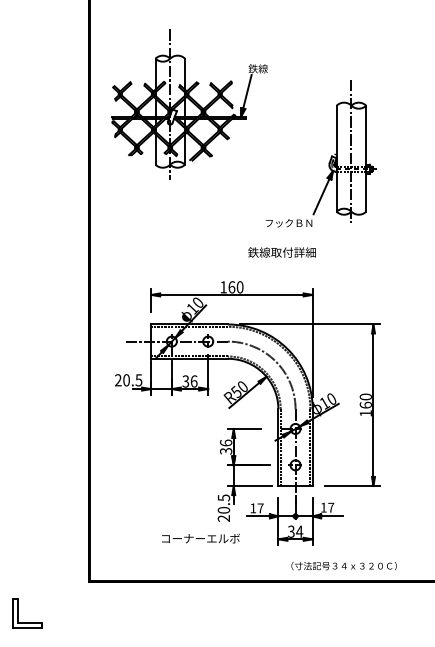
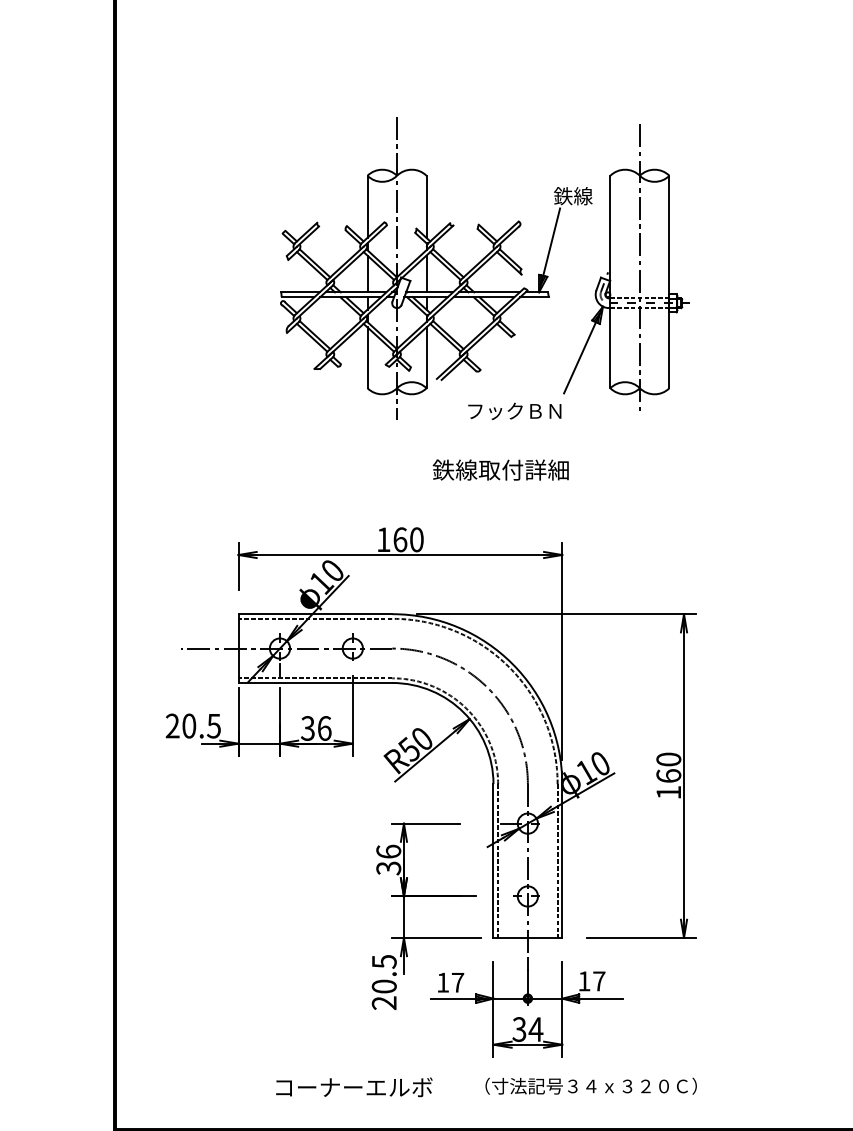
part: (189, 104) -> (435, 267), moved
text: (200, 538) -> (353, 1087), moved
text: (343, 566) -> (589, 1087), moved

